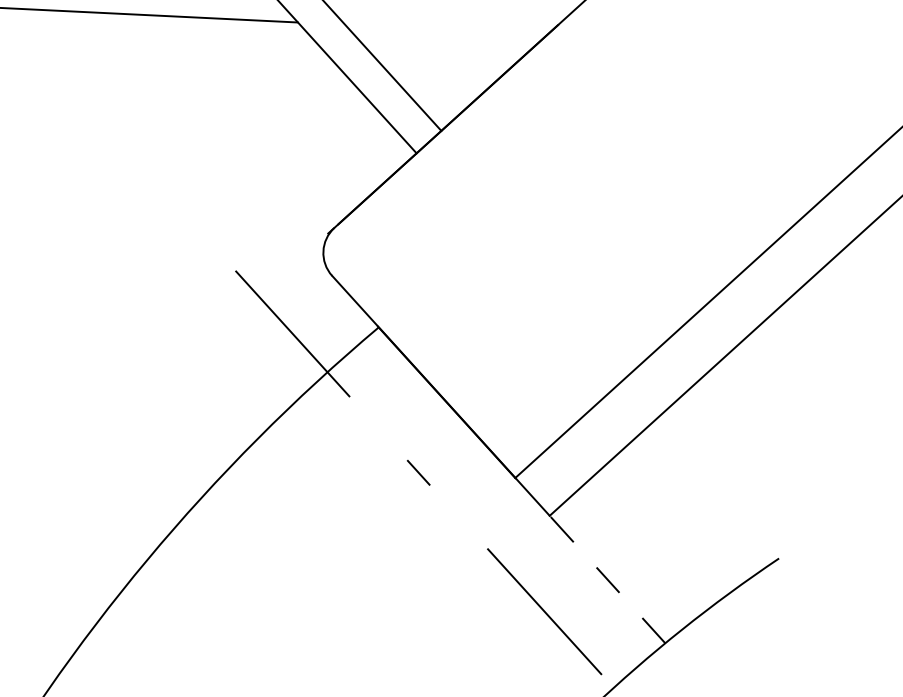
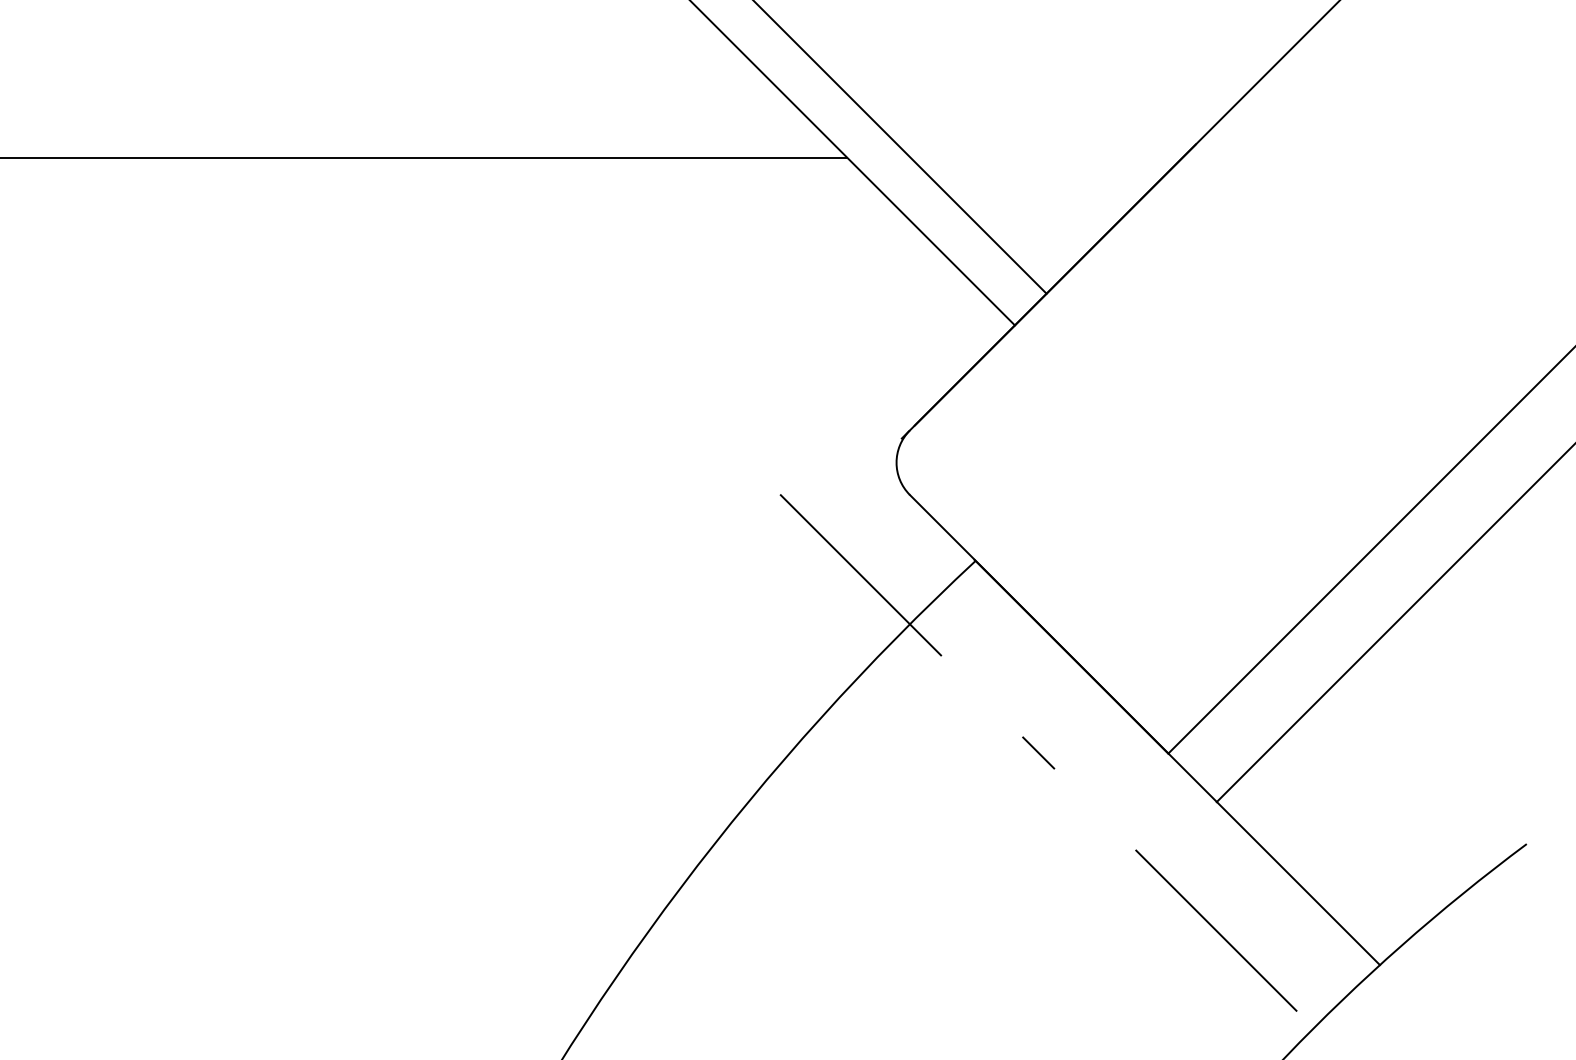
line: (607, 579) -> (1298, 883), dashed -> solid

